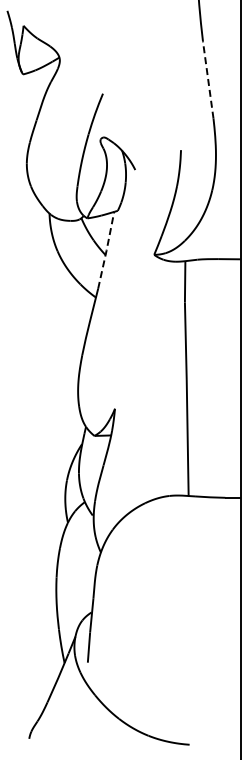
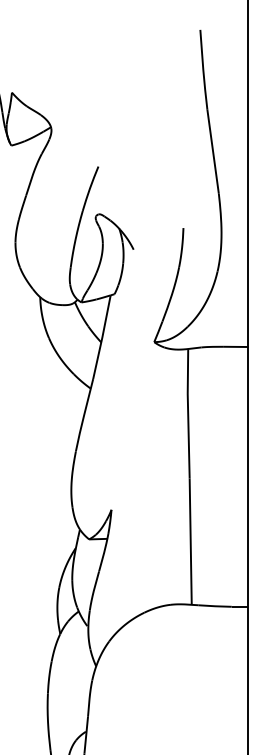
line: (208, 80) -> (213, 152), dashed -> solid
line: (106, 250) -> (102, 337), dashed -> solid

